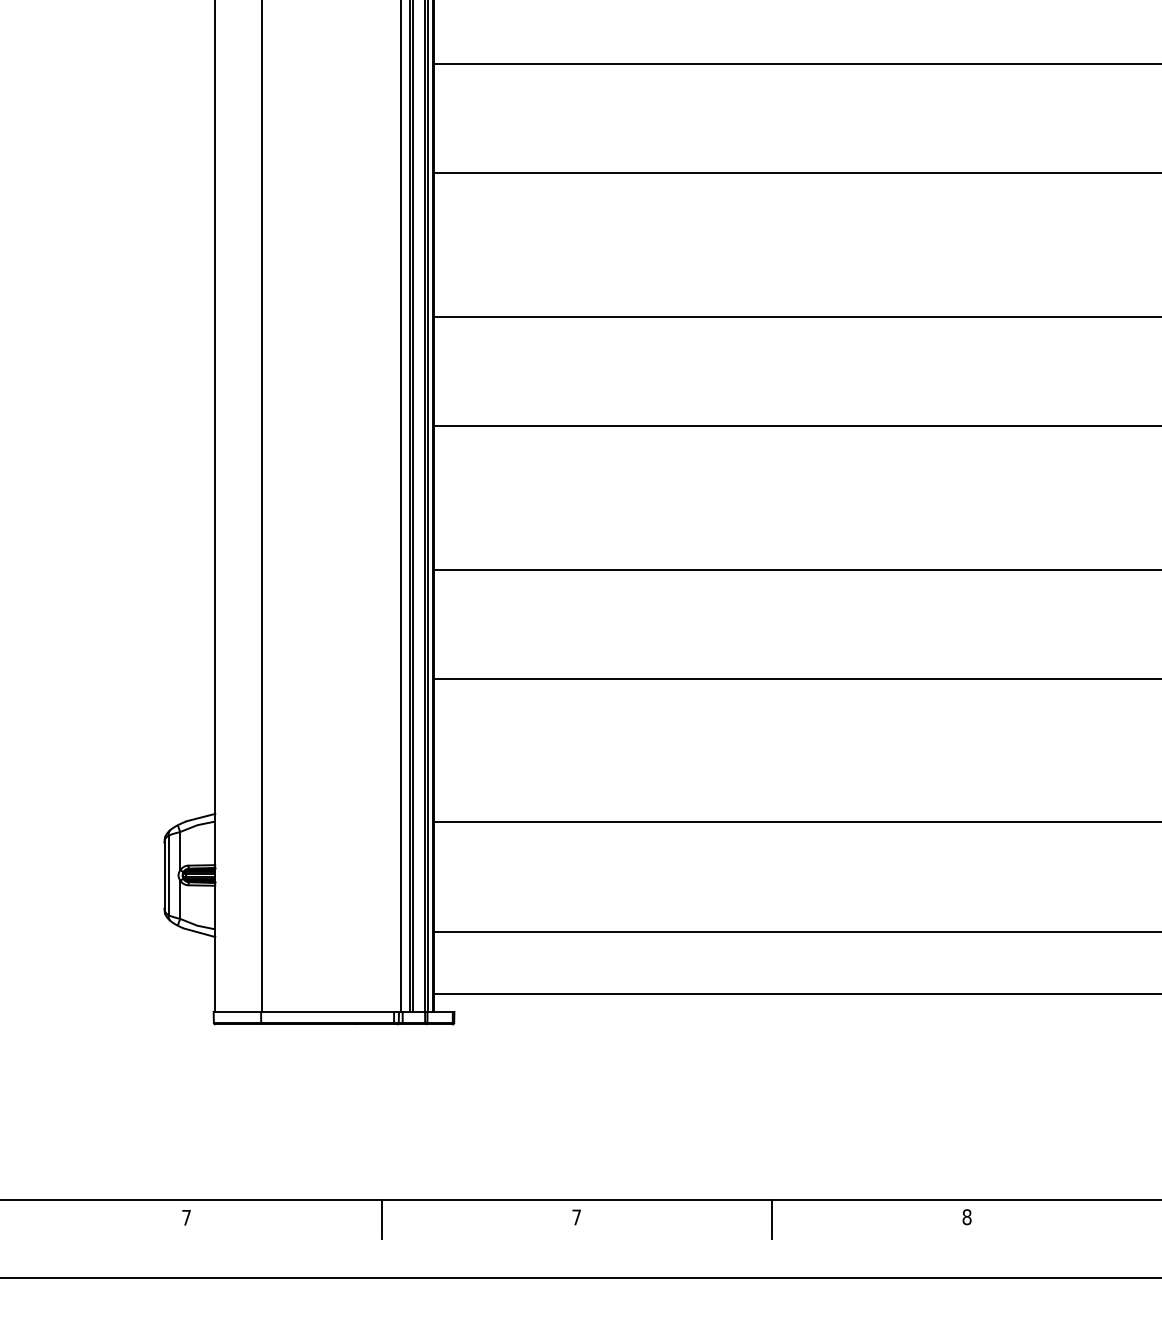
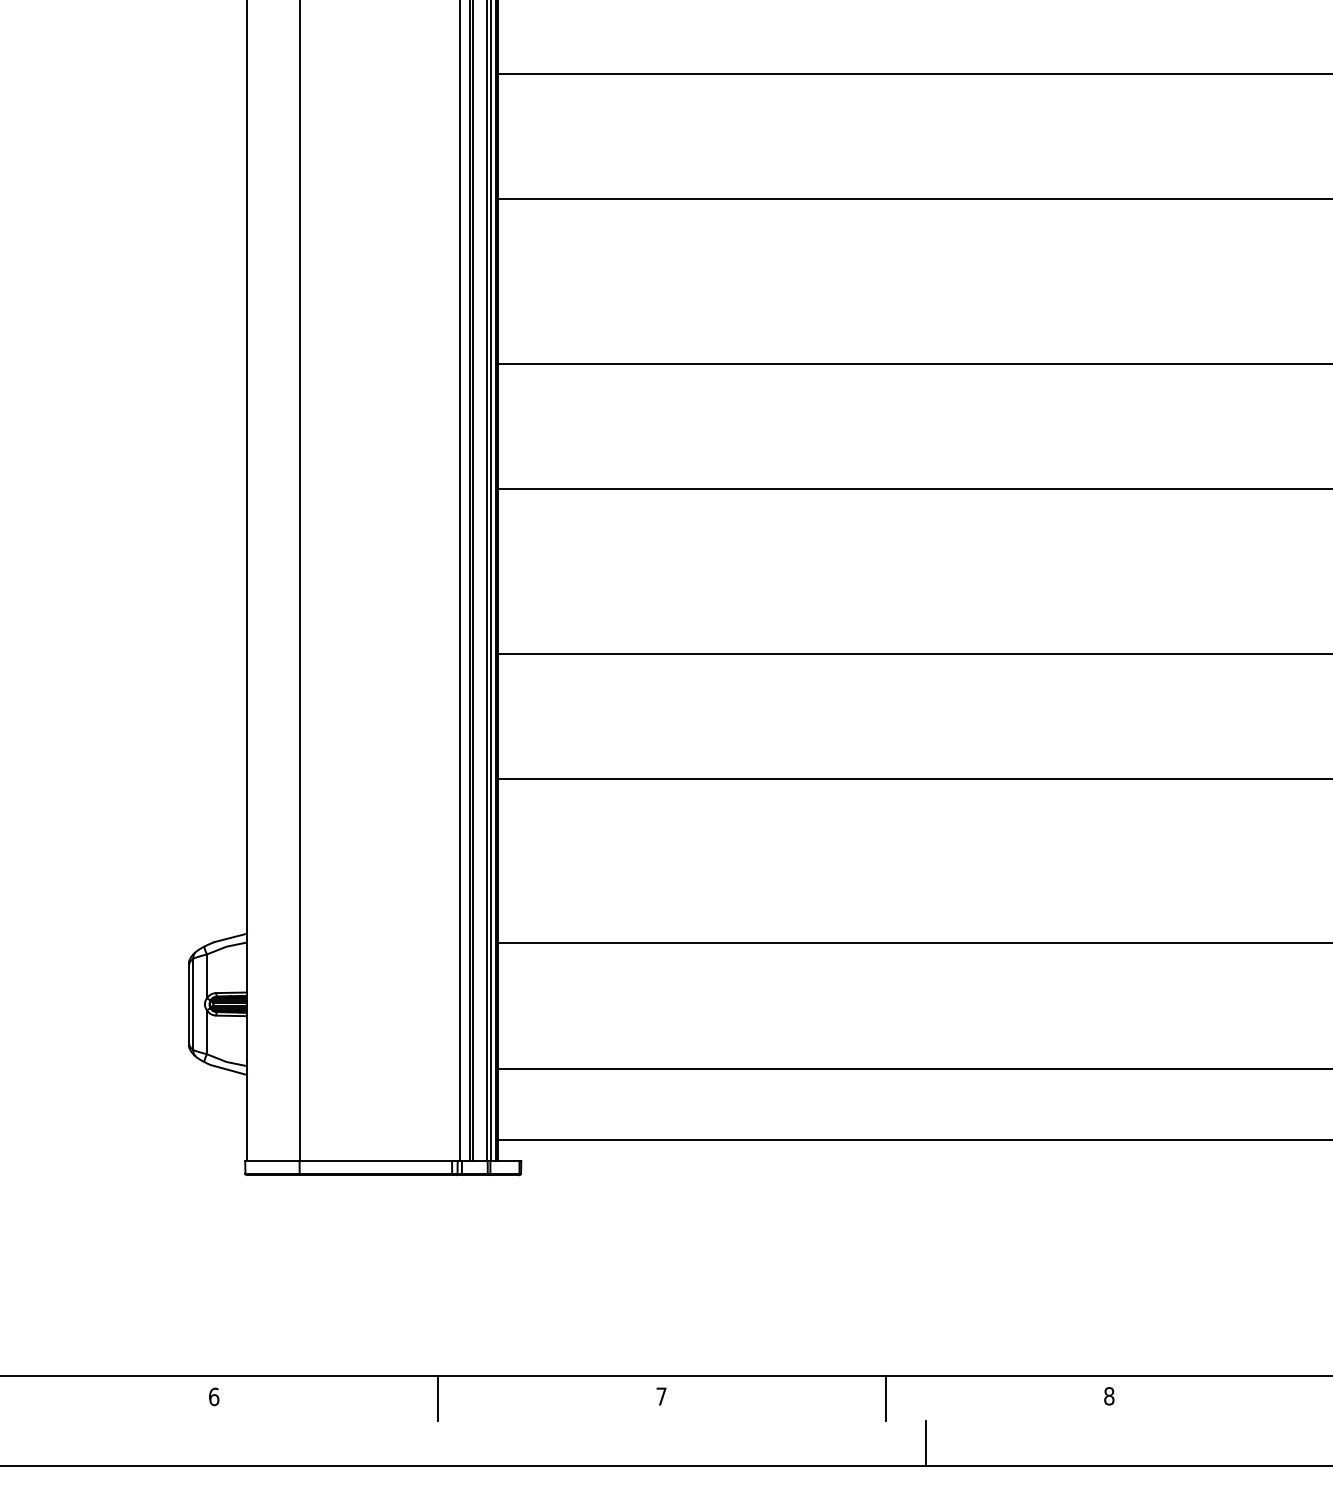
text: (186, 1217) -> (214, 1396), 7 -> 6
line: (806, 1257) -> (925, 1442), added

